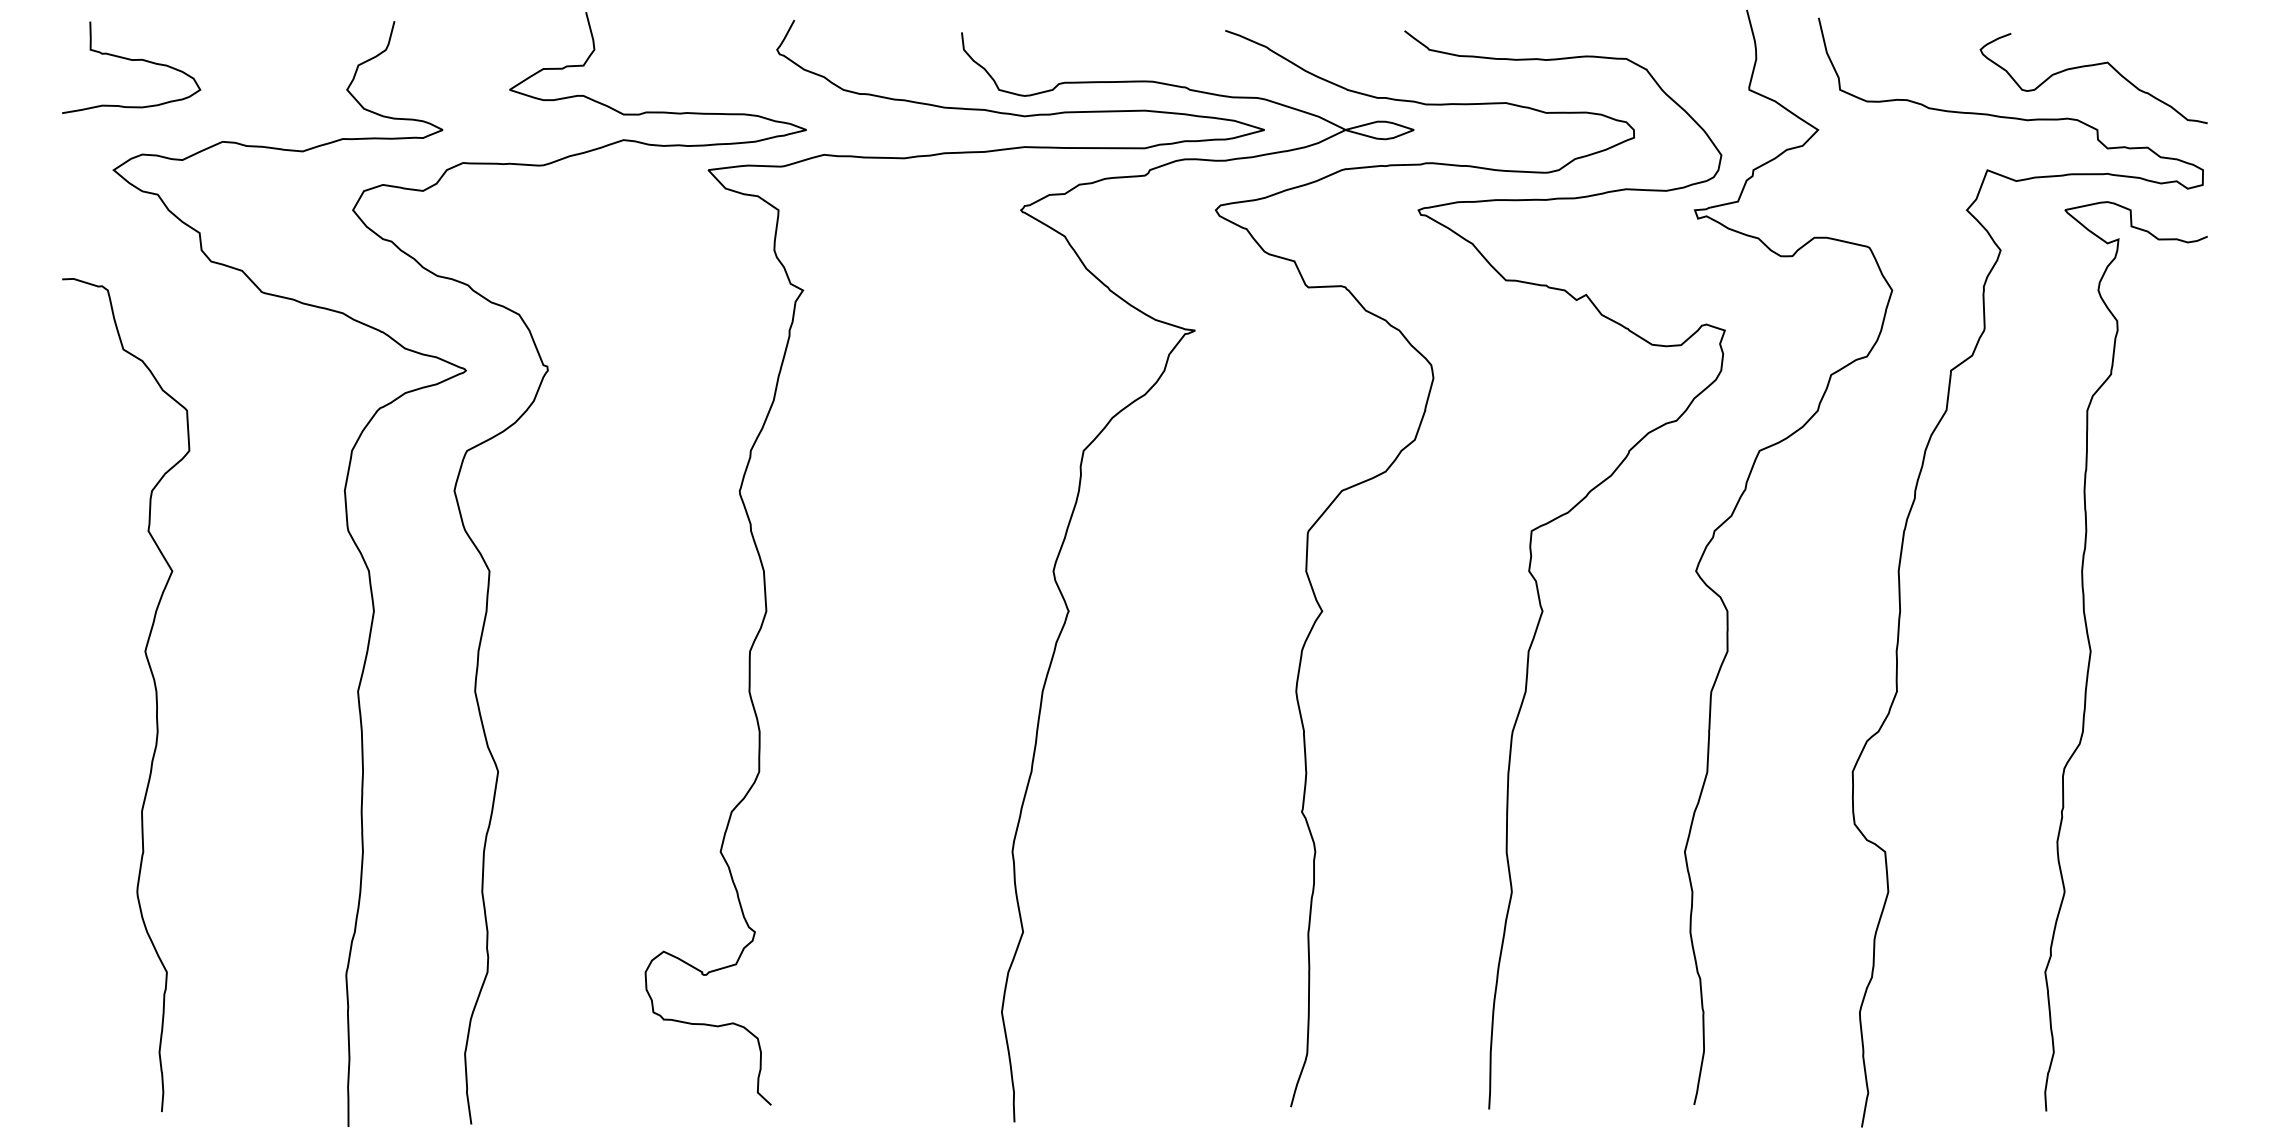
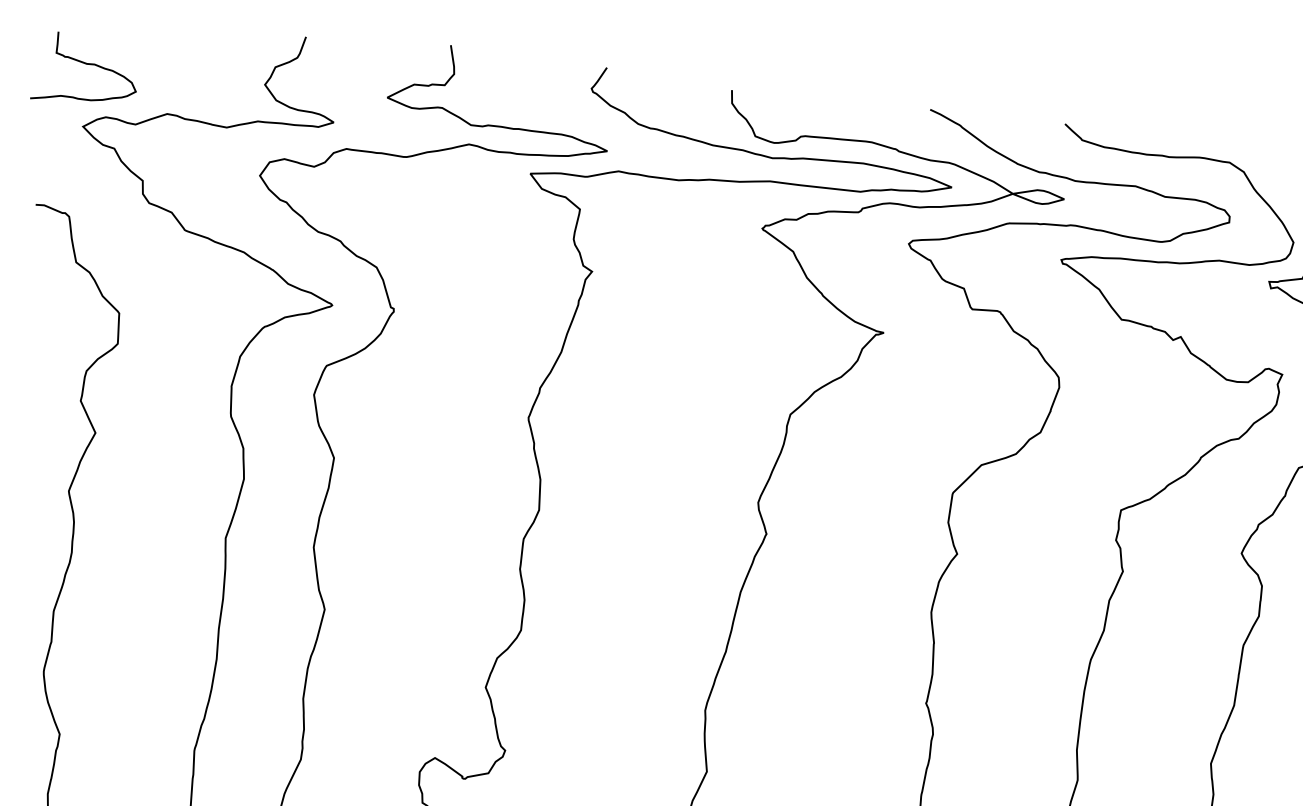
curve: (131, 60) -> (86, 64), moved

